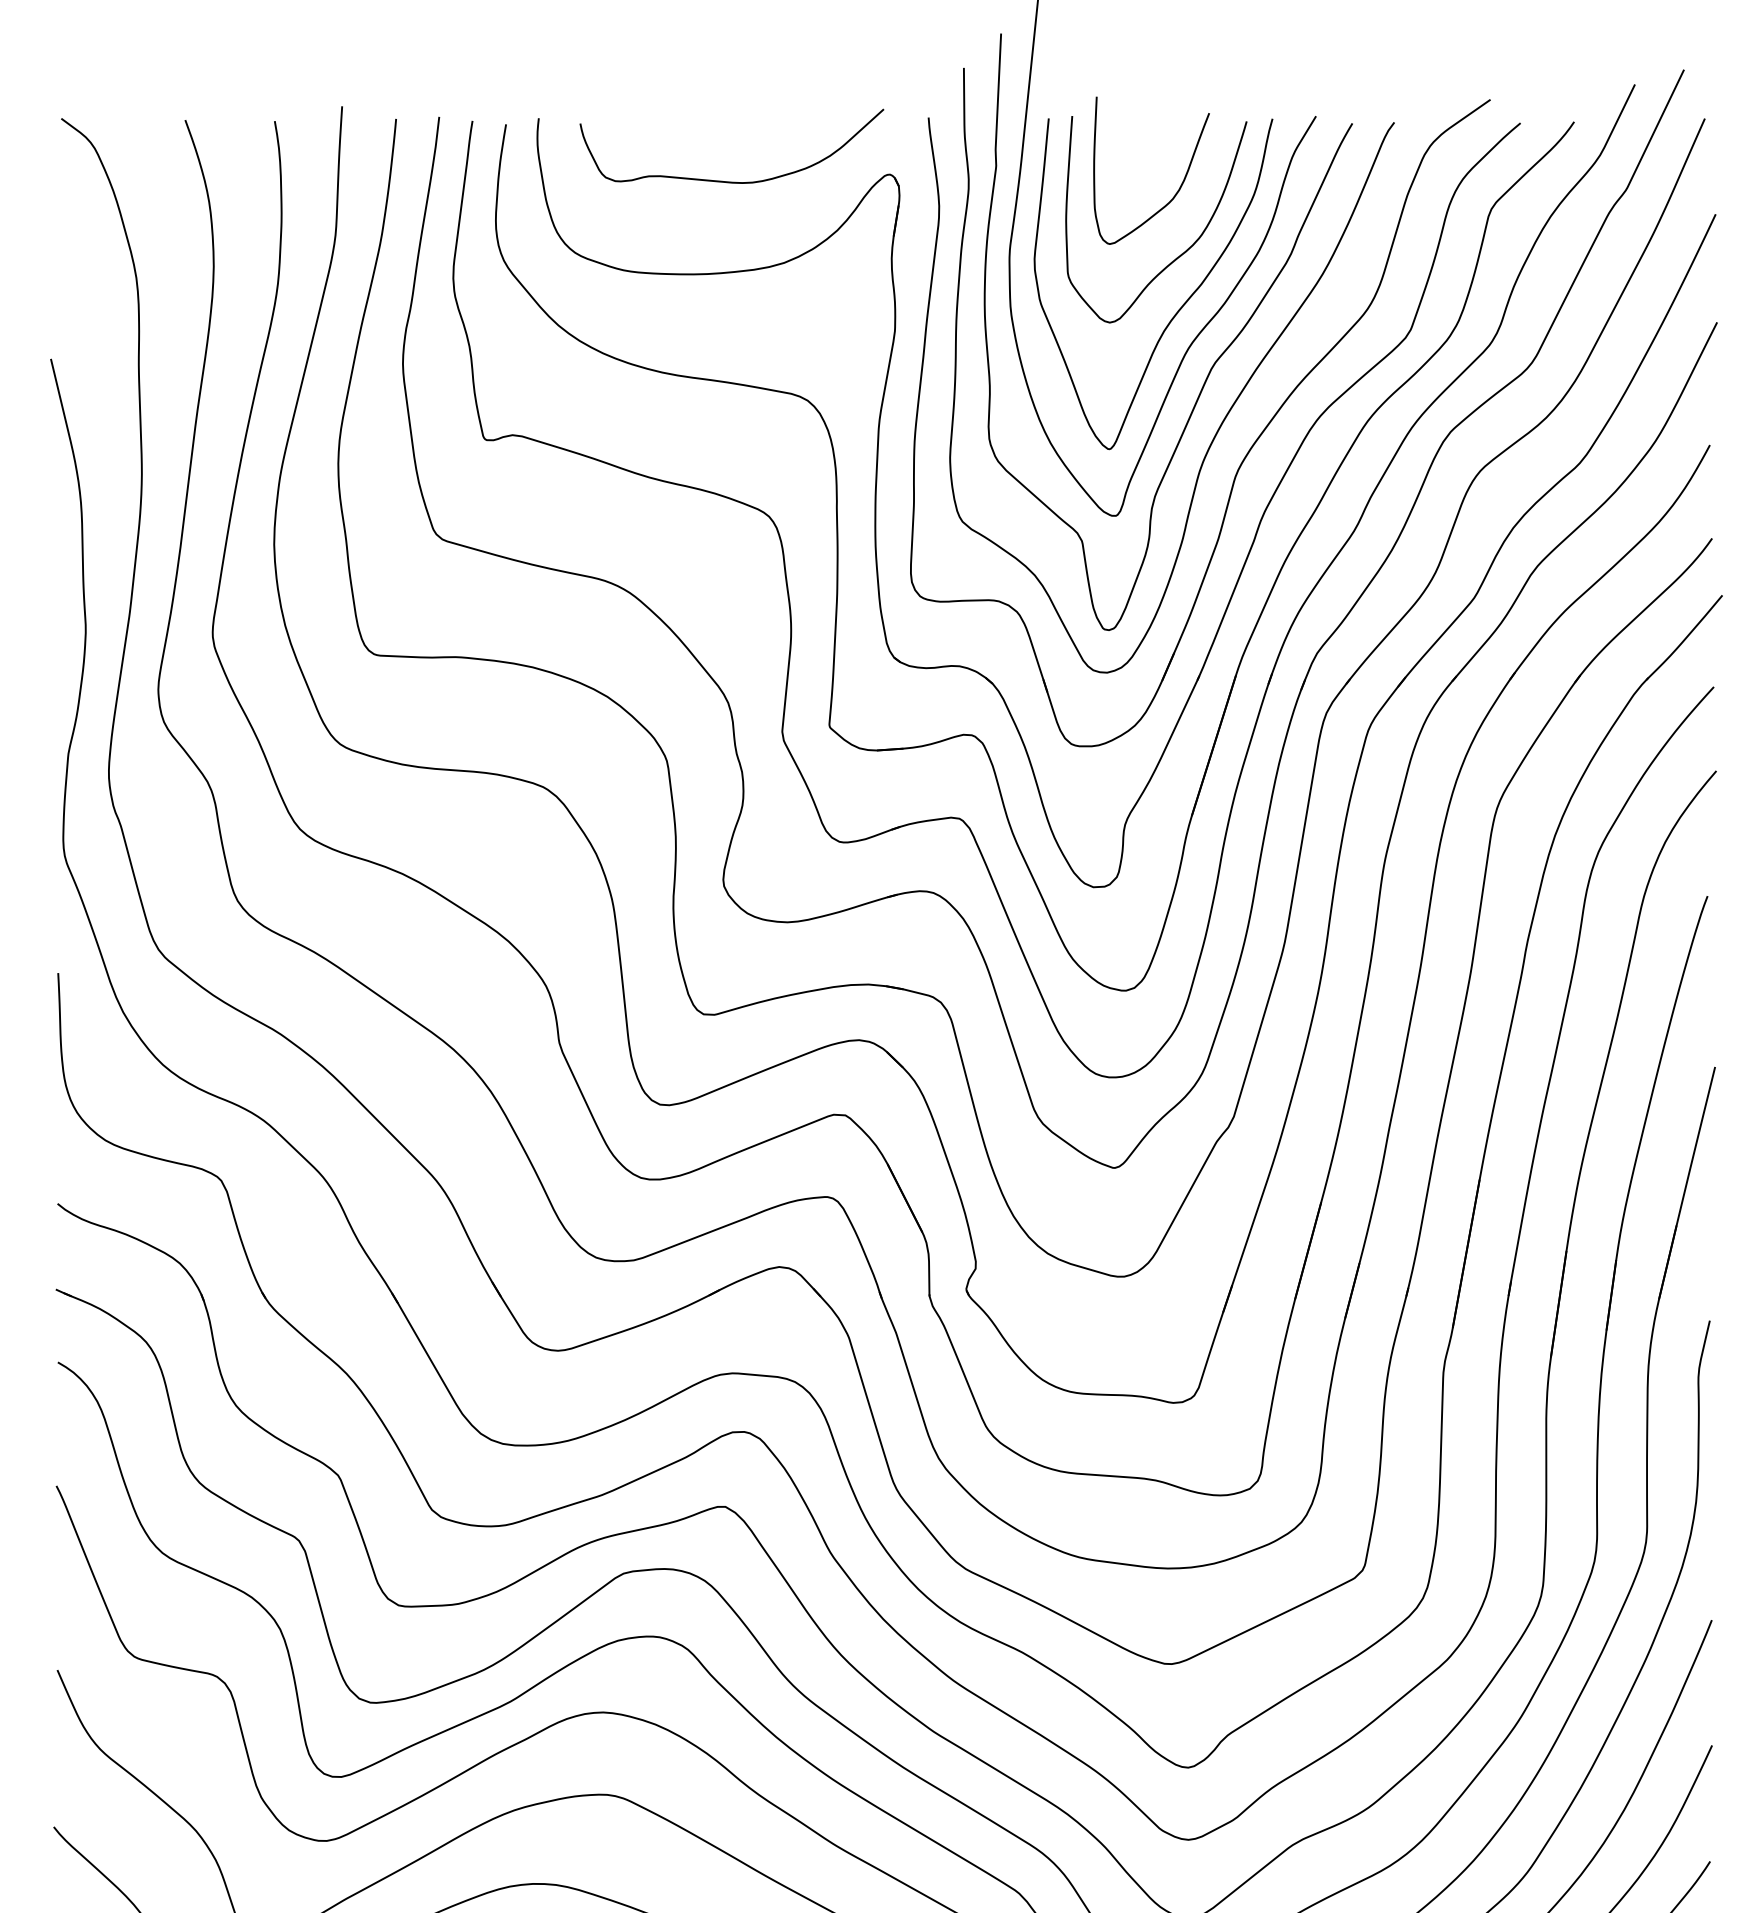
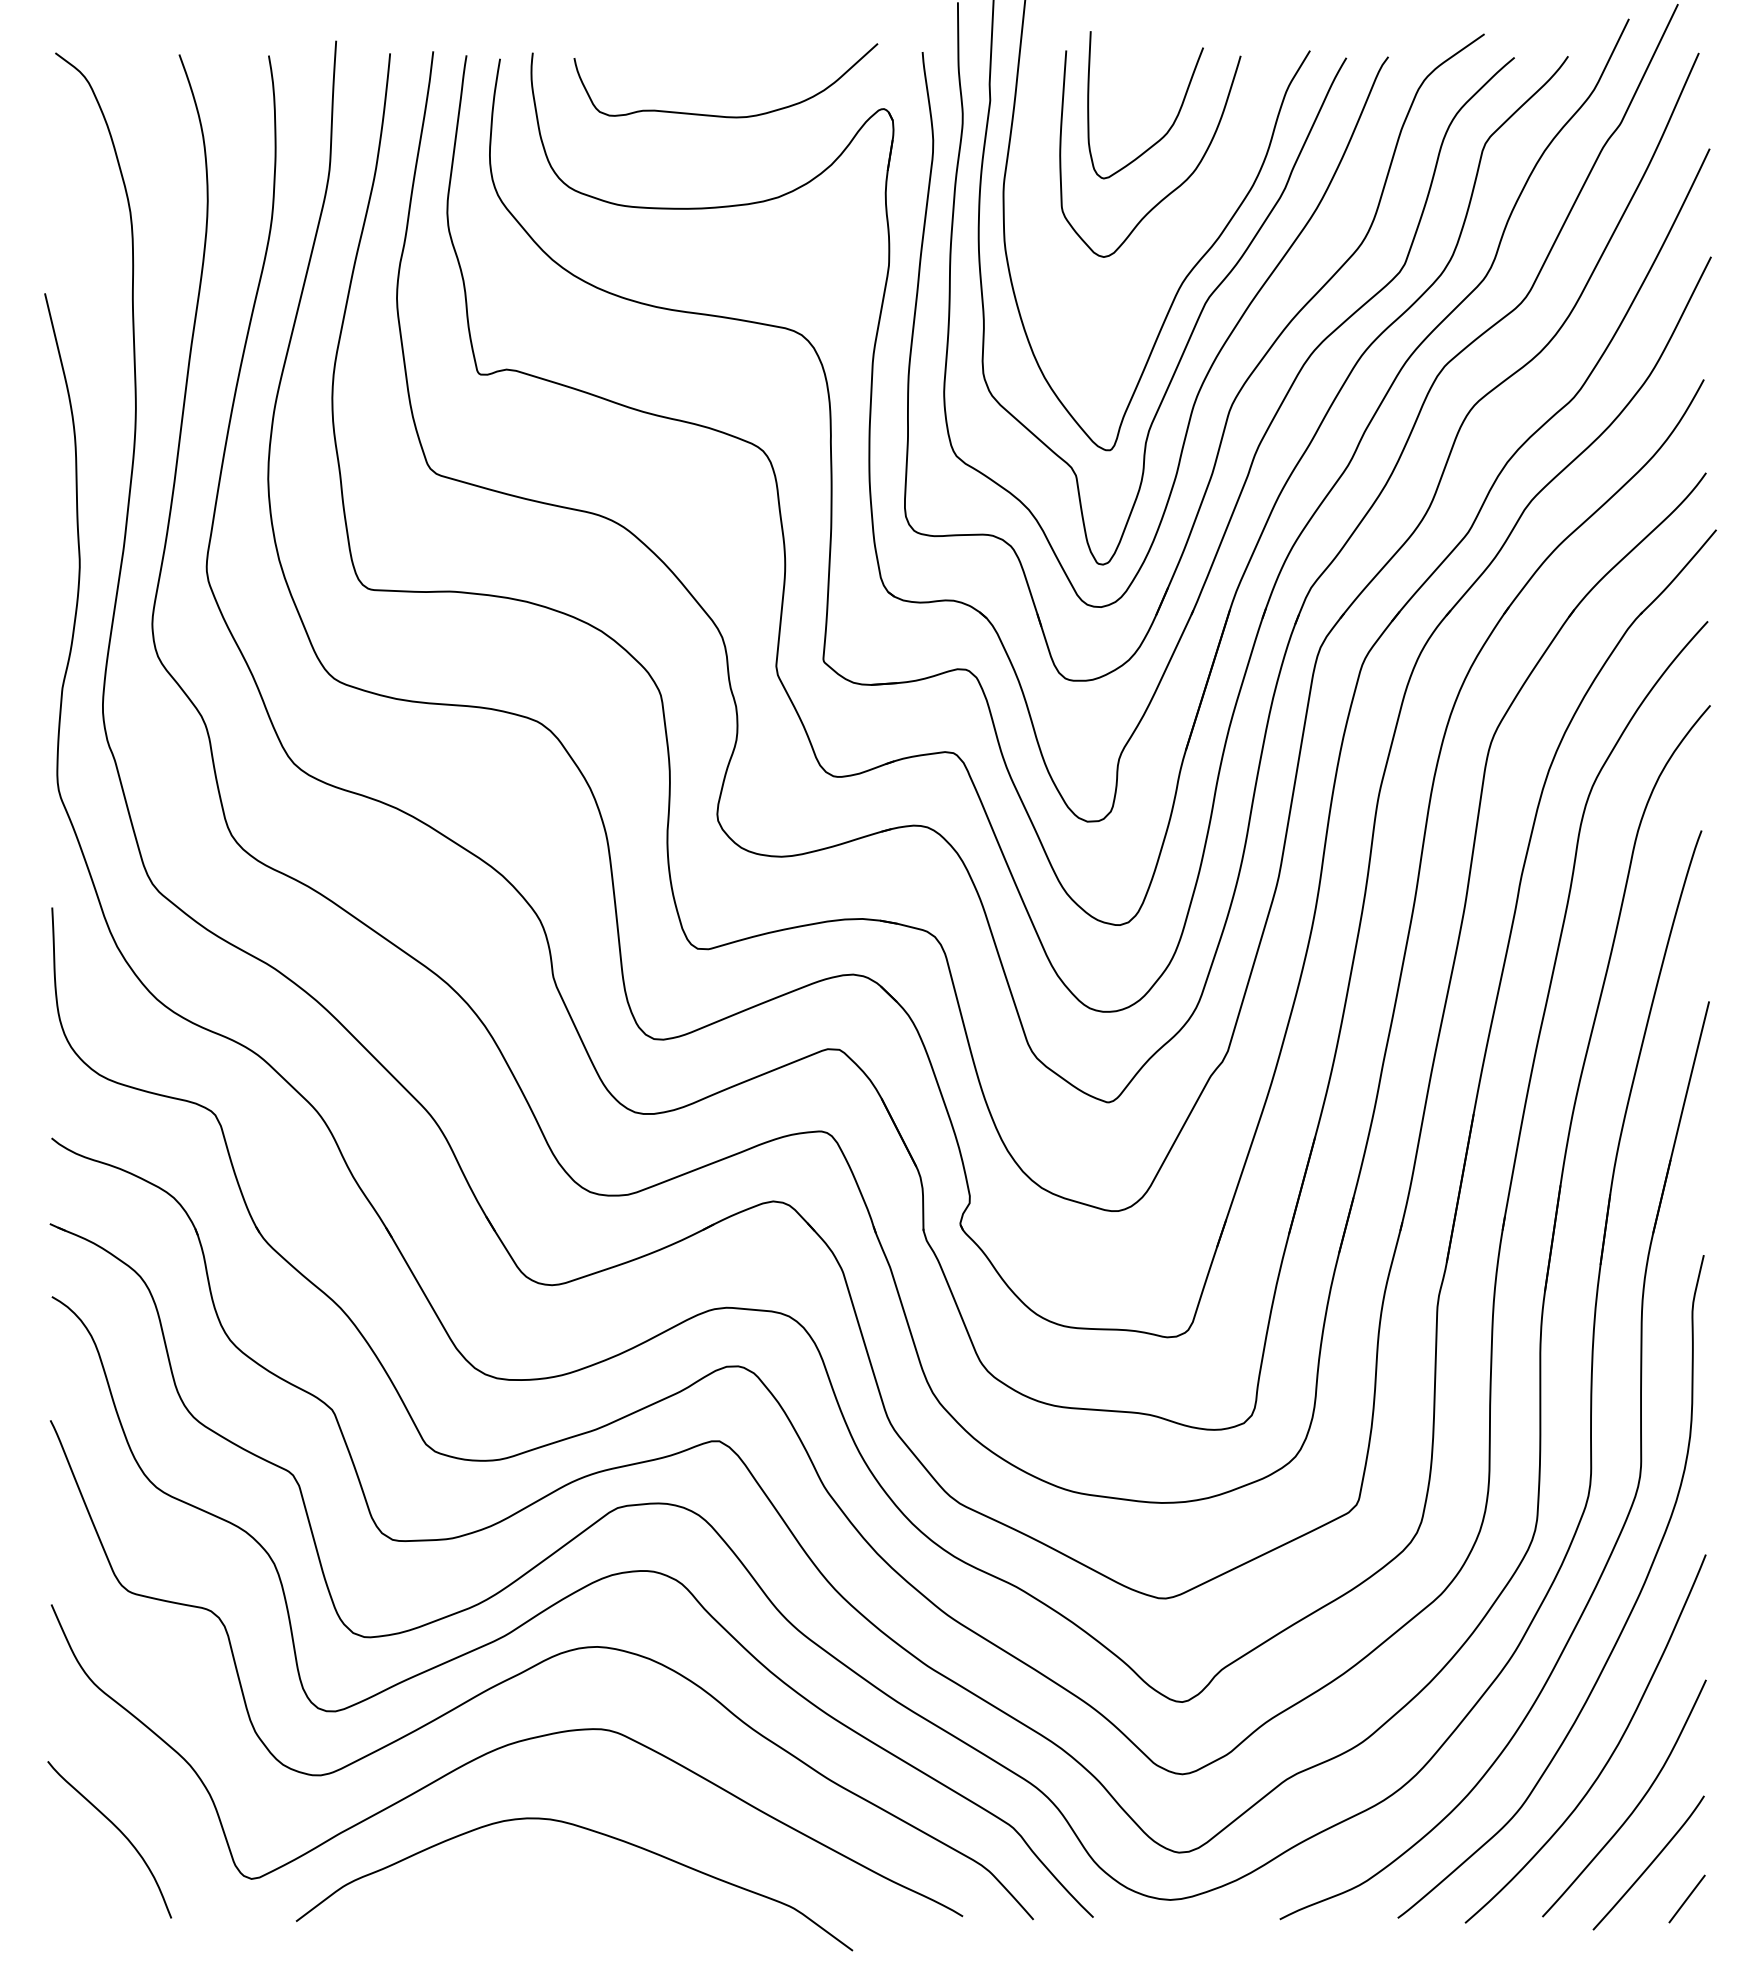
curve: (1179, 308) -> (1173, 242), removed

